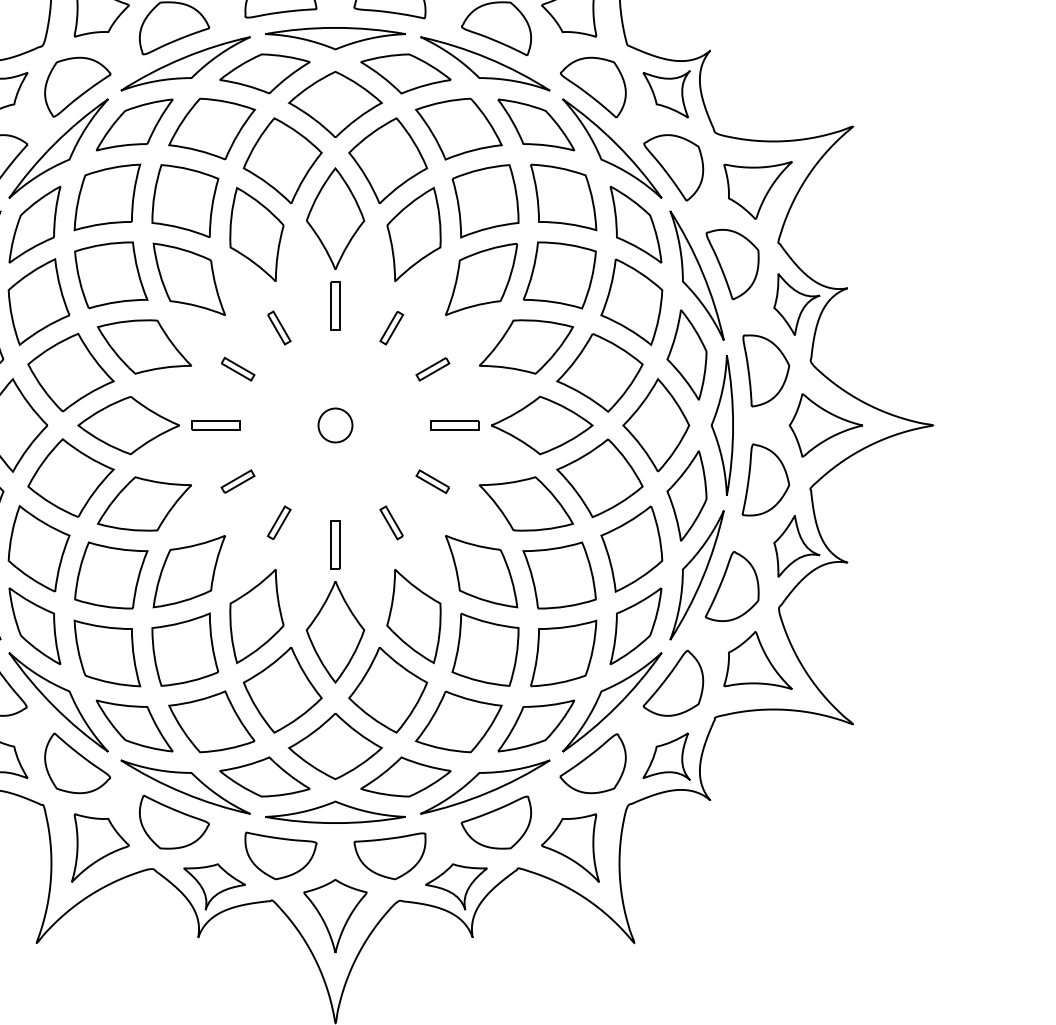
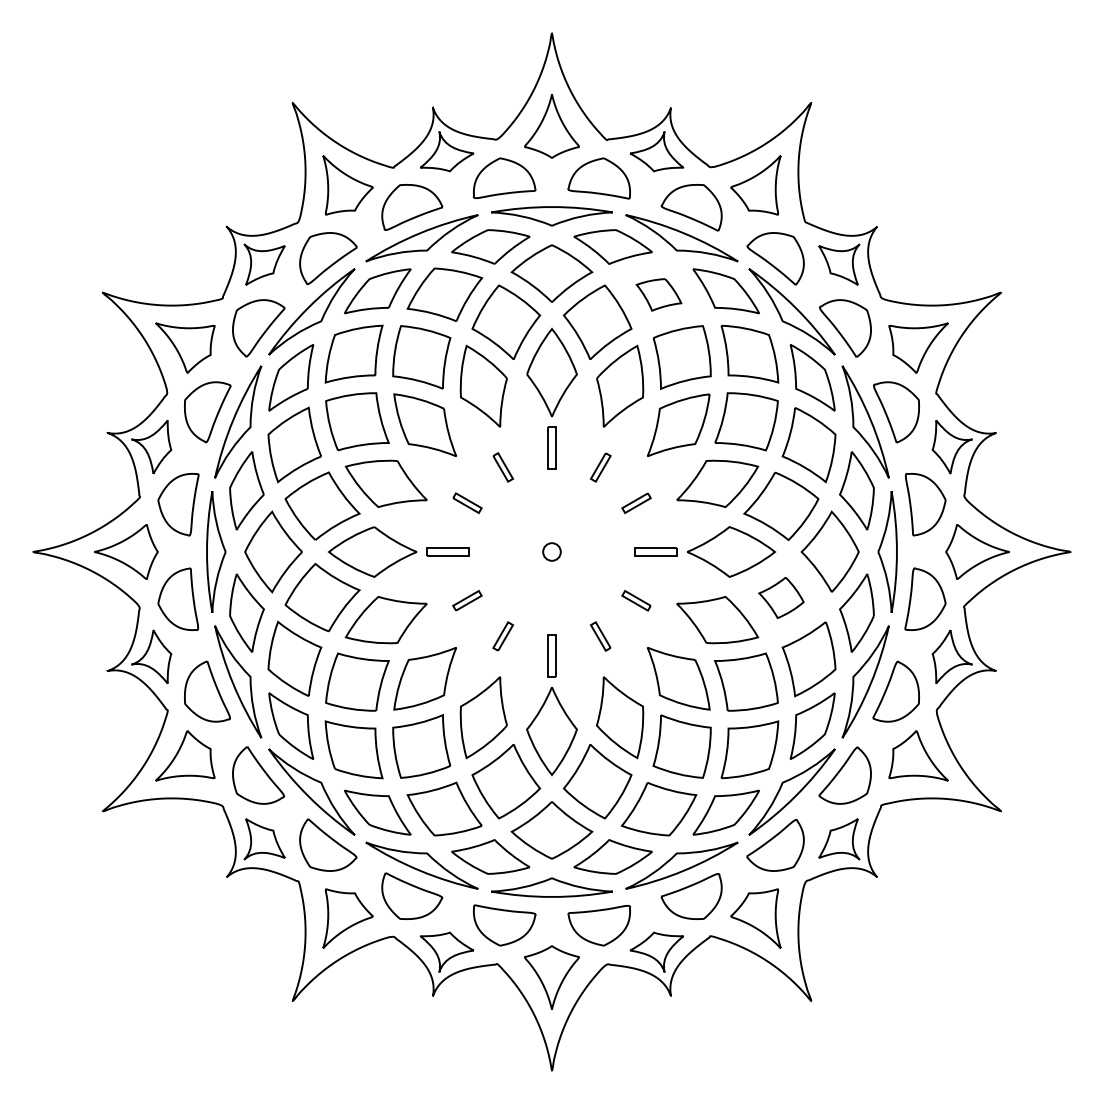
part: (458, 128) -> (658, 294), size x0.6
circle: (334, 424) -> (551, 551), size x0.6
part: (600, 477) -> (781, 597), size x0.6

